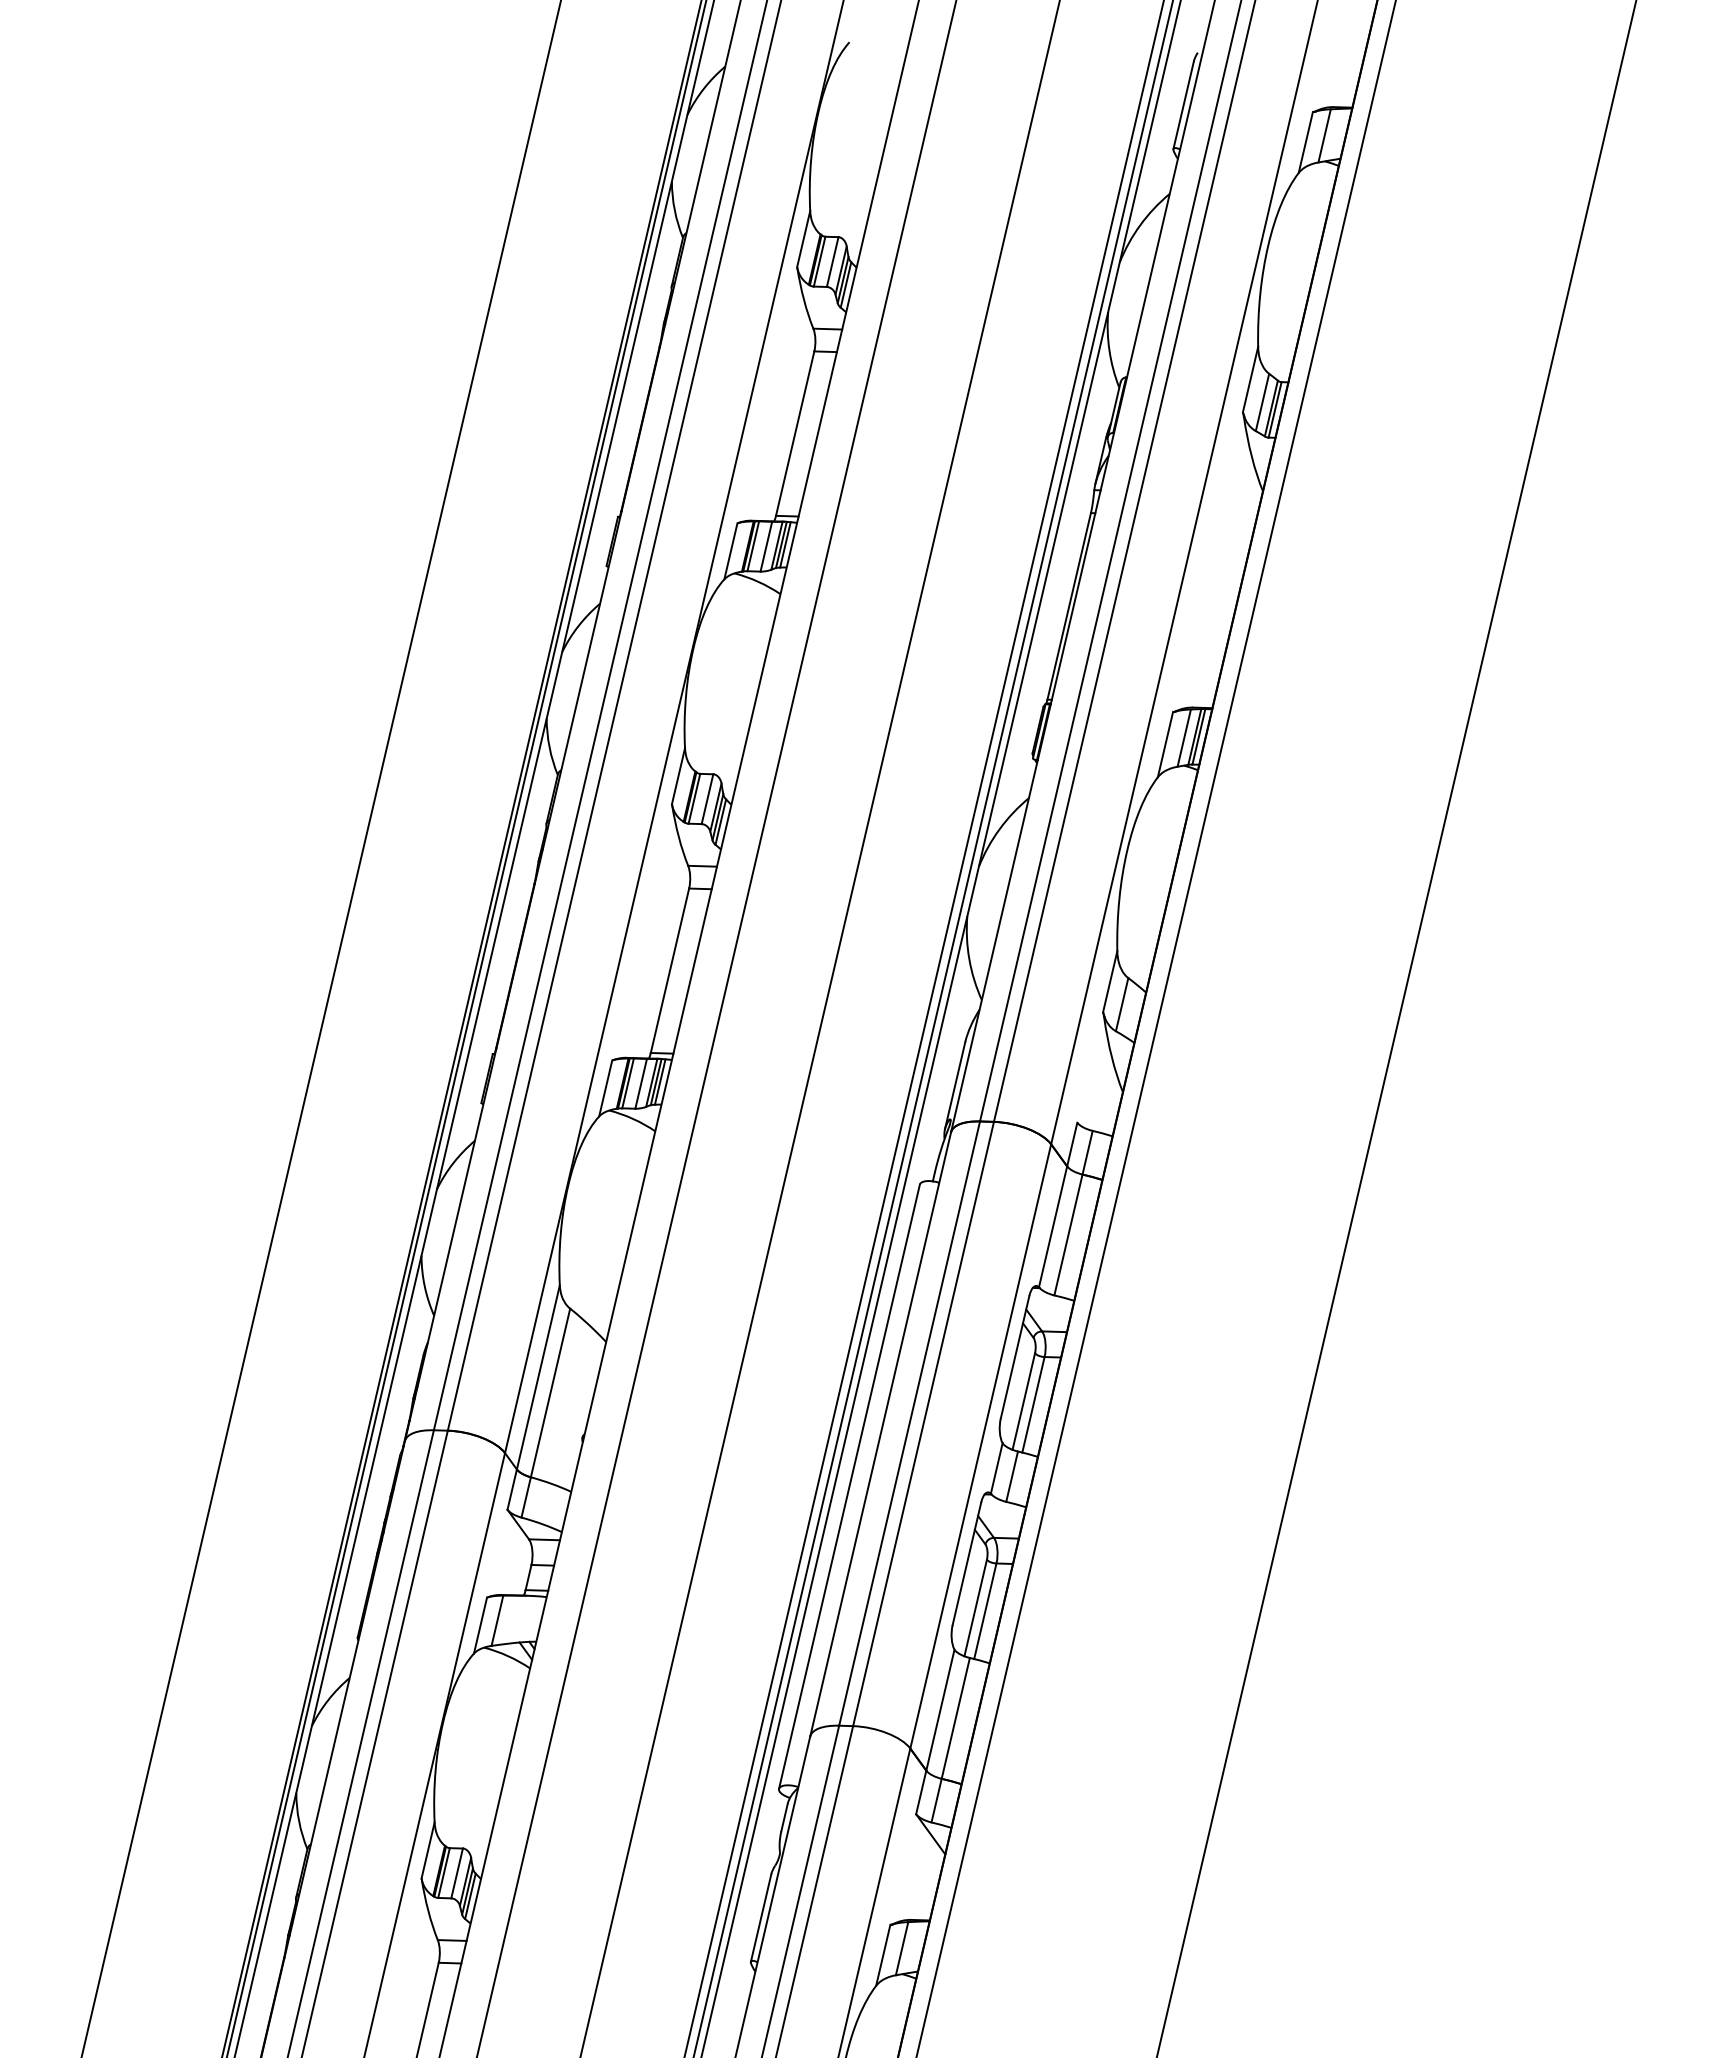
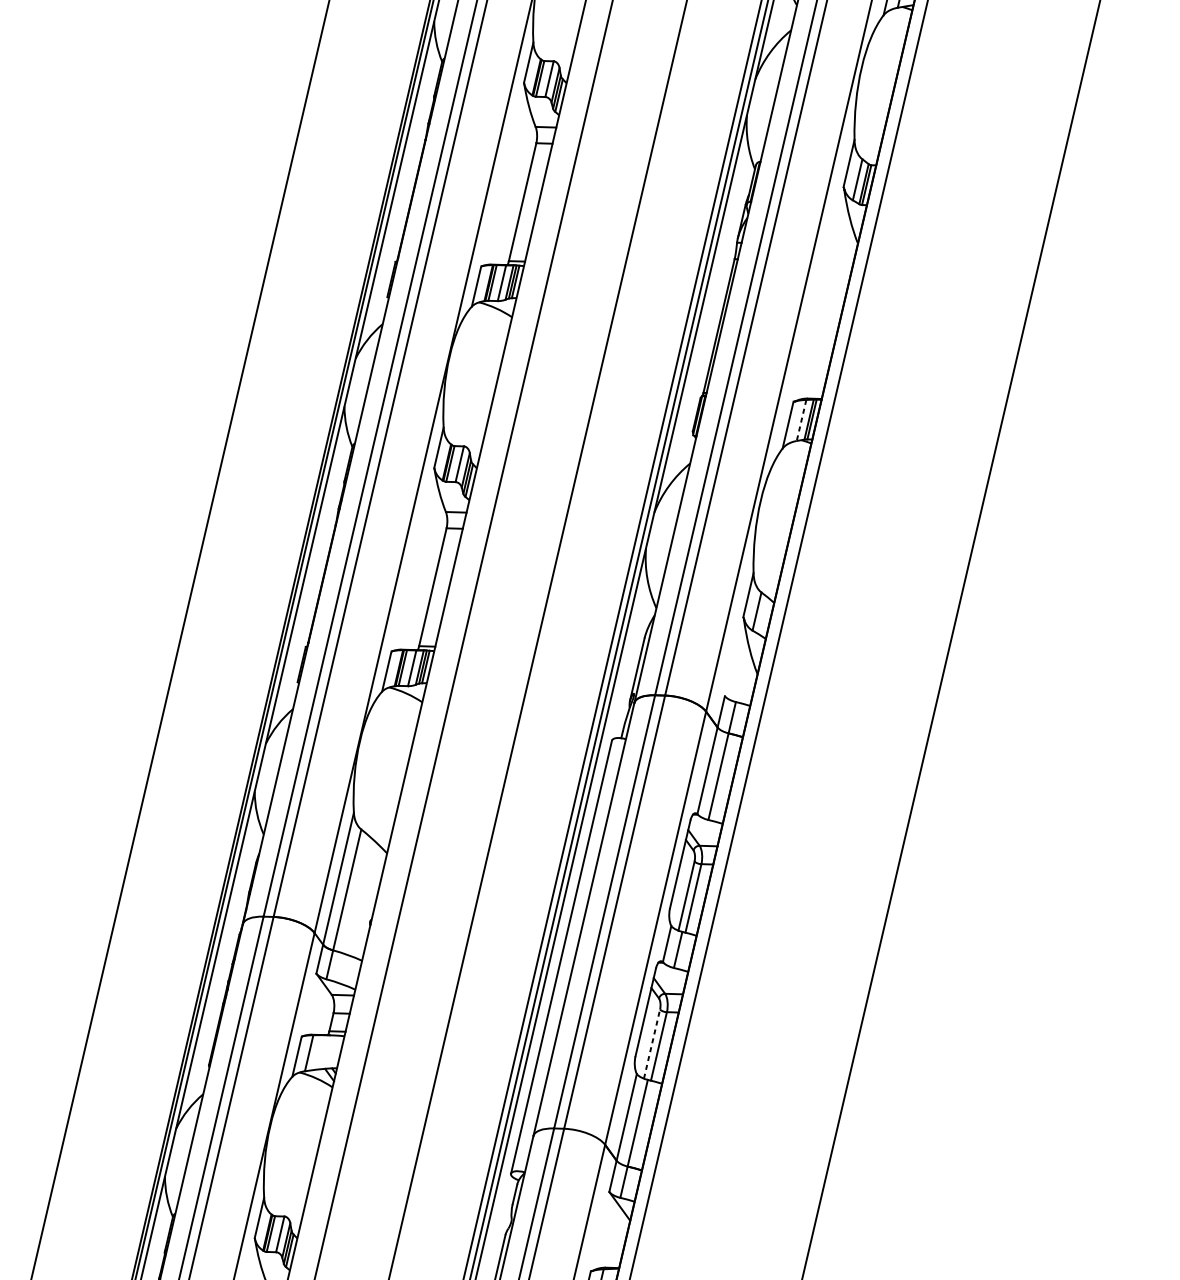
line: (1184, 738) -> (801, 420), solid -> dashed
line: (975, 1608) -> (651, 1044), solid -> dashed

